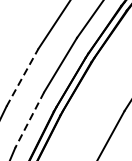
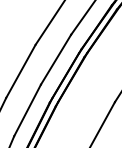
line: (23, 77) -> (21, 71), dashed -> solid
line: (29, 120) -> (27, 110), dashed -> solid

